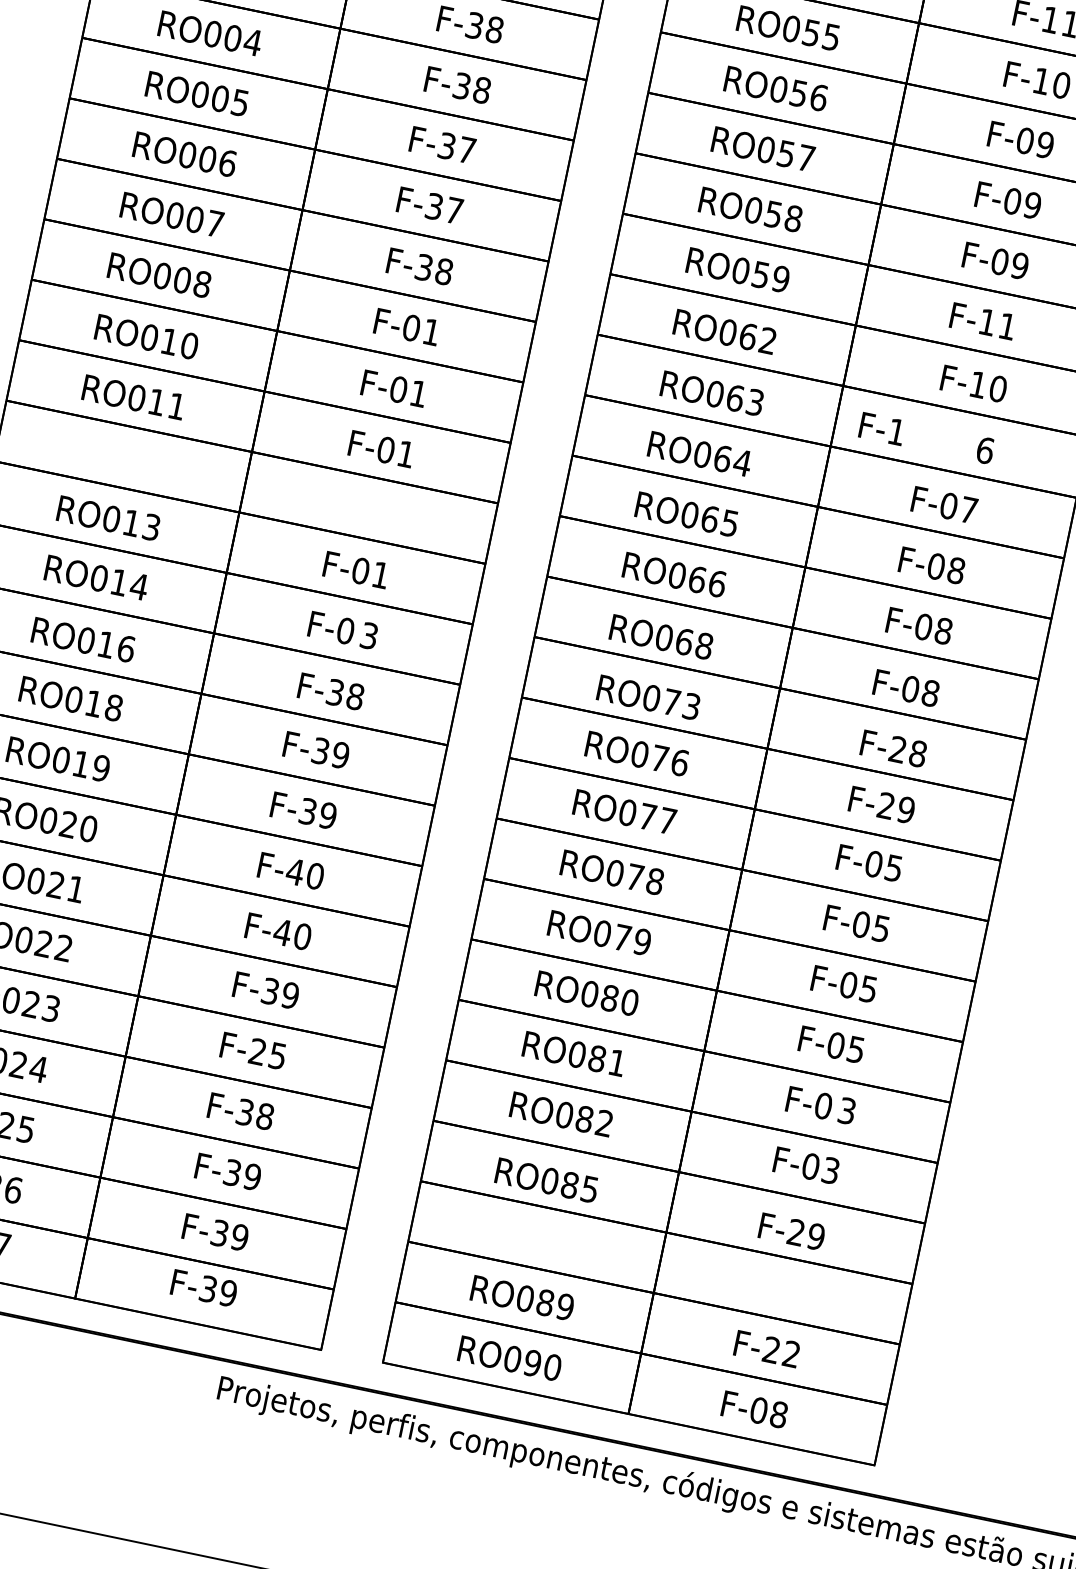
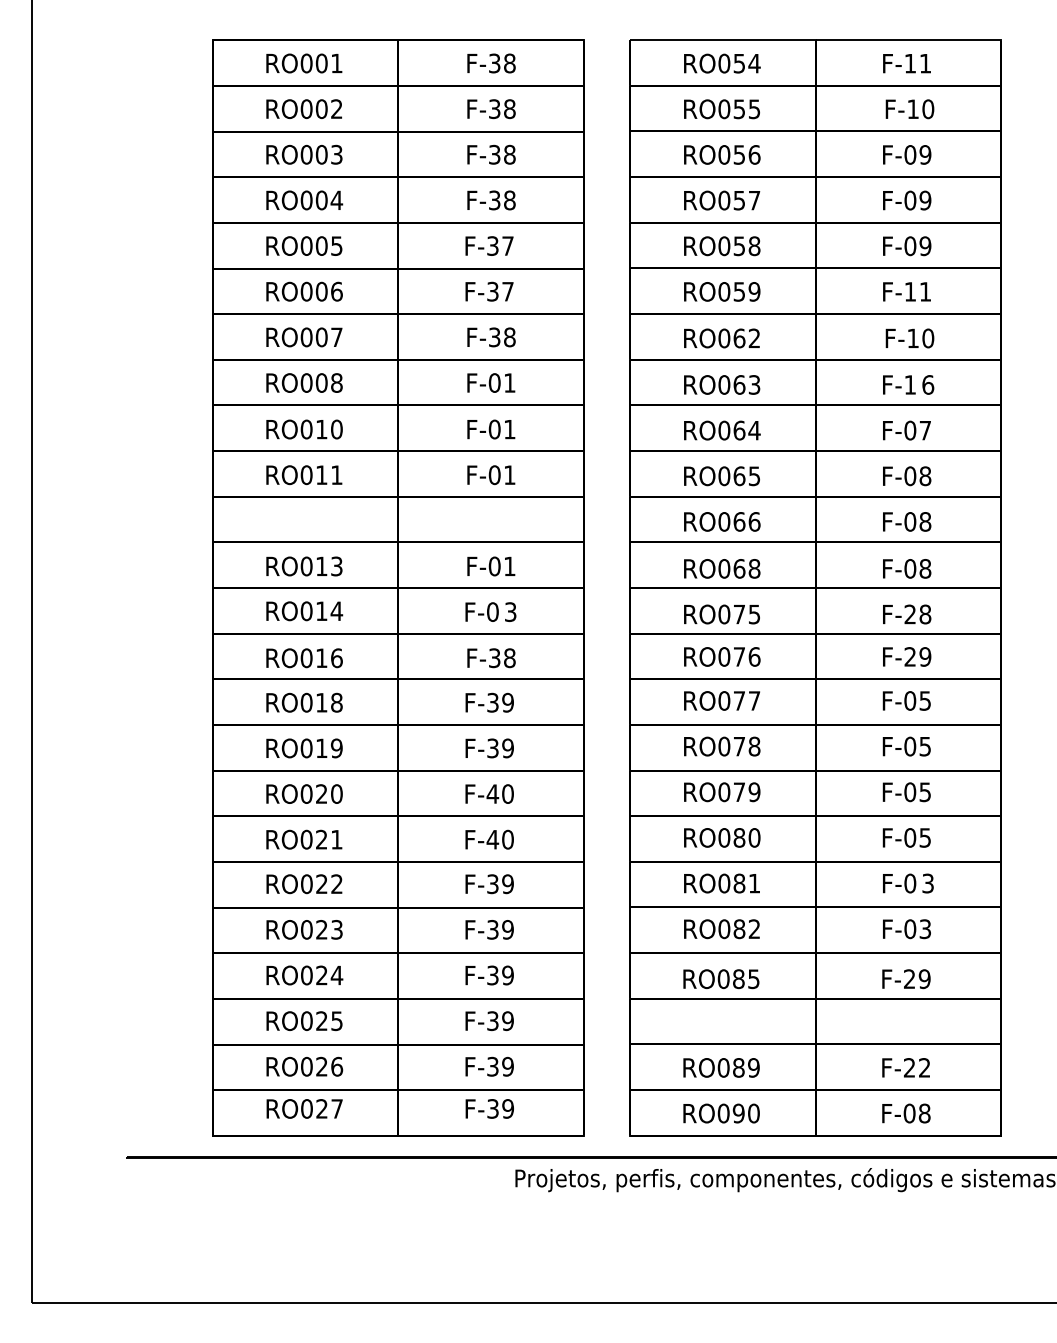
text: (882, 428) -> (899, 384), moved
text: (691, 705) -> (754, 613), RO073 -> RO075
text: (267, 1053) -> (500, 929), F-25 -> F-39
text: (264, 1116) -> (507, 975), F-38 -> F-39

